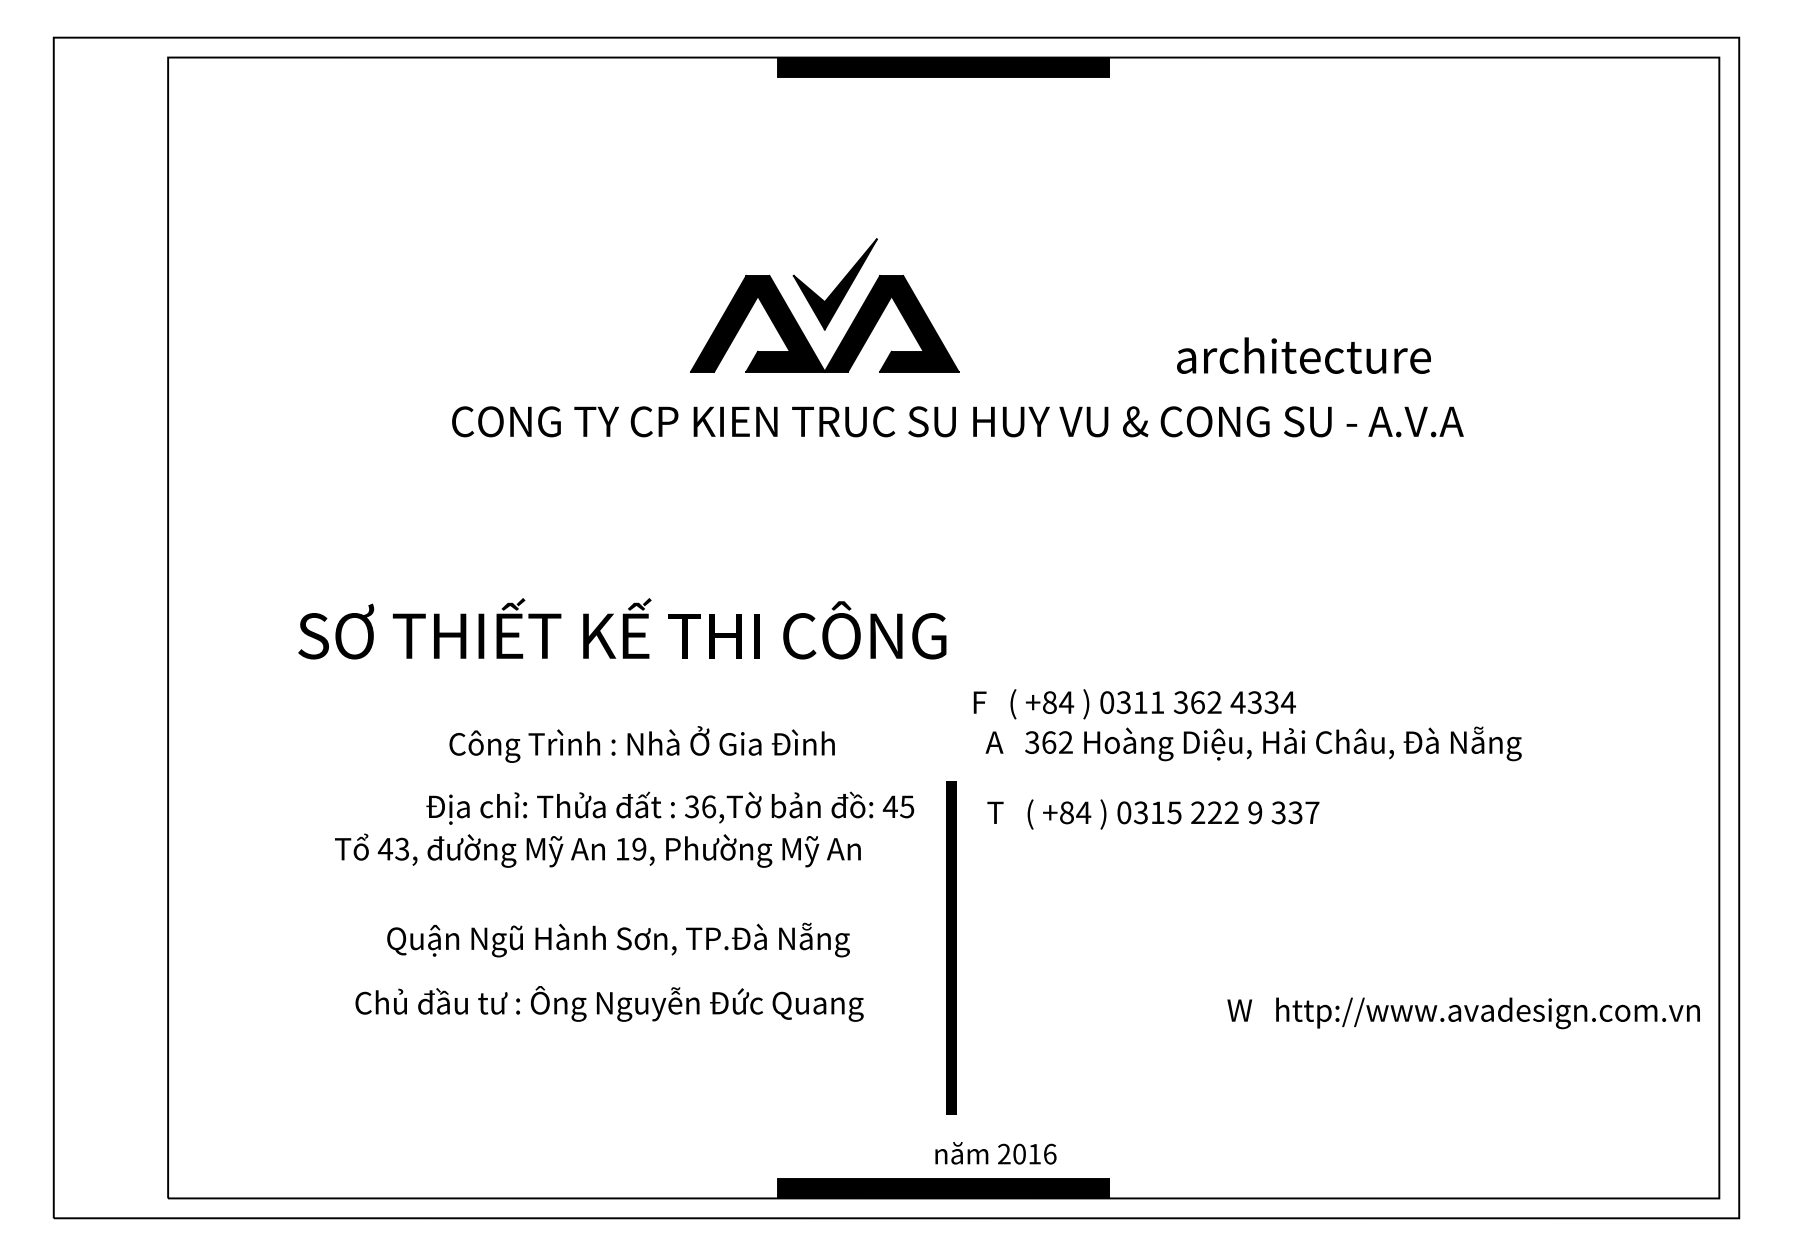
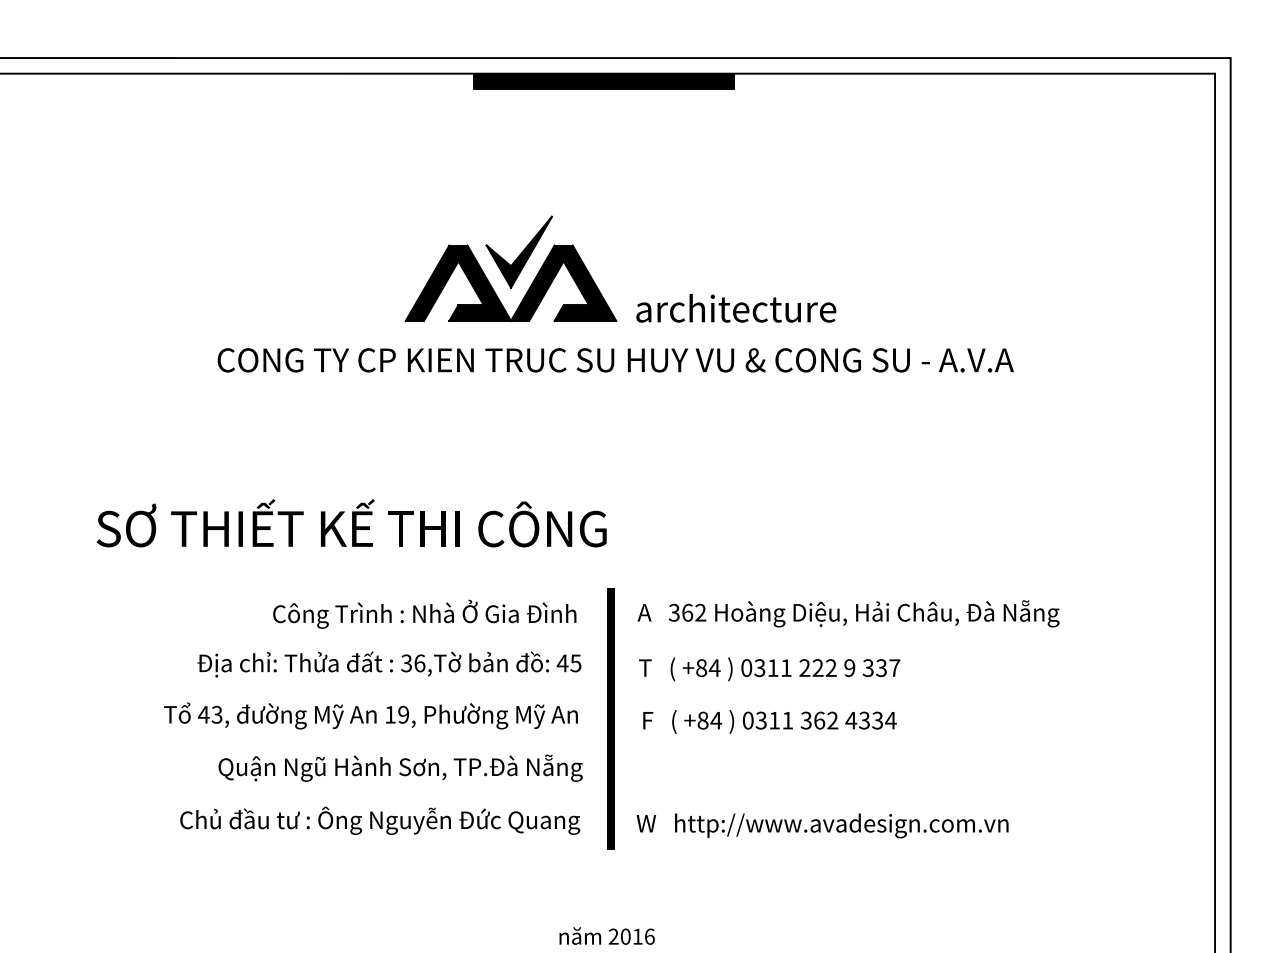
text: (1303, 355) -> (735, 308), moved
text: (1134, 704) -> (769, 722), moved
text: (641, 744) -> (424, 614), moved
text: (1174, 812) -> (786, 667), 0315 -> 0311
text: (597, 850) -> (370, 715), moved
text: (618, 939) -> (400, 767), moved
line: (951, 947) -> (610, 718), moved
text: (609, 1003) -> (380, 820), moved
text: (1463, 1013) -> (822, 826), moved
text: (995, 1153) -> (606, 936), moved

